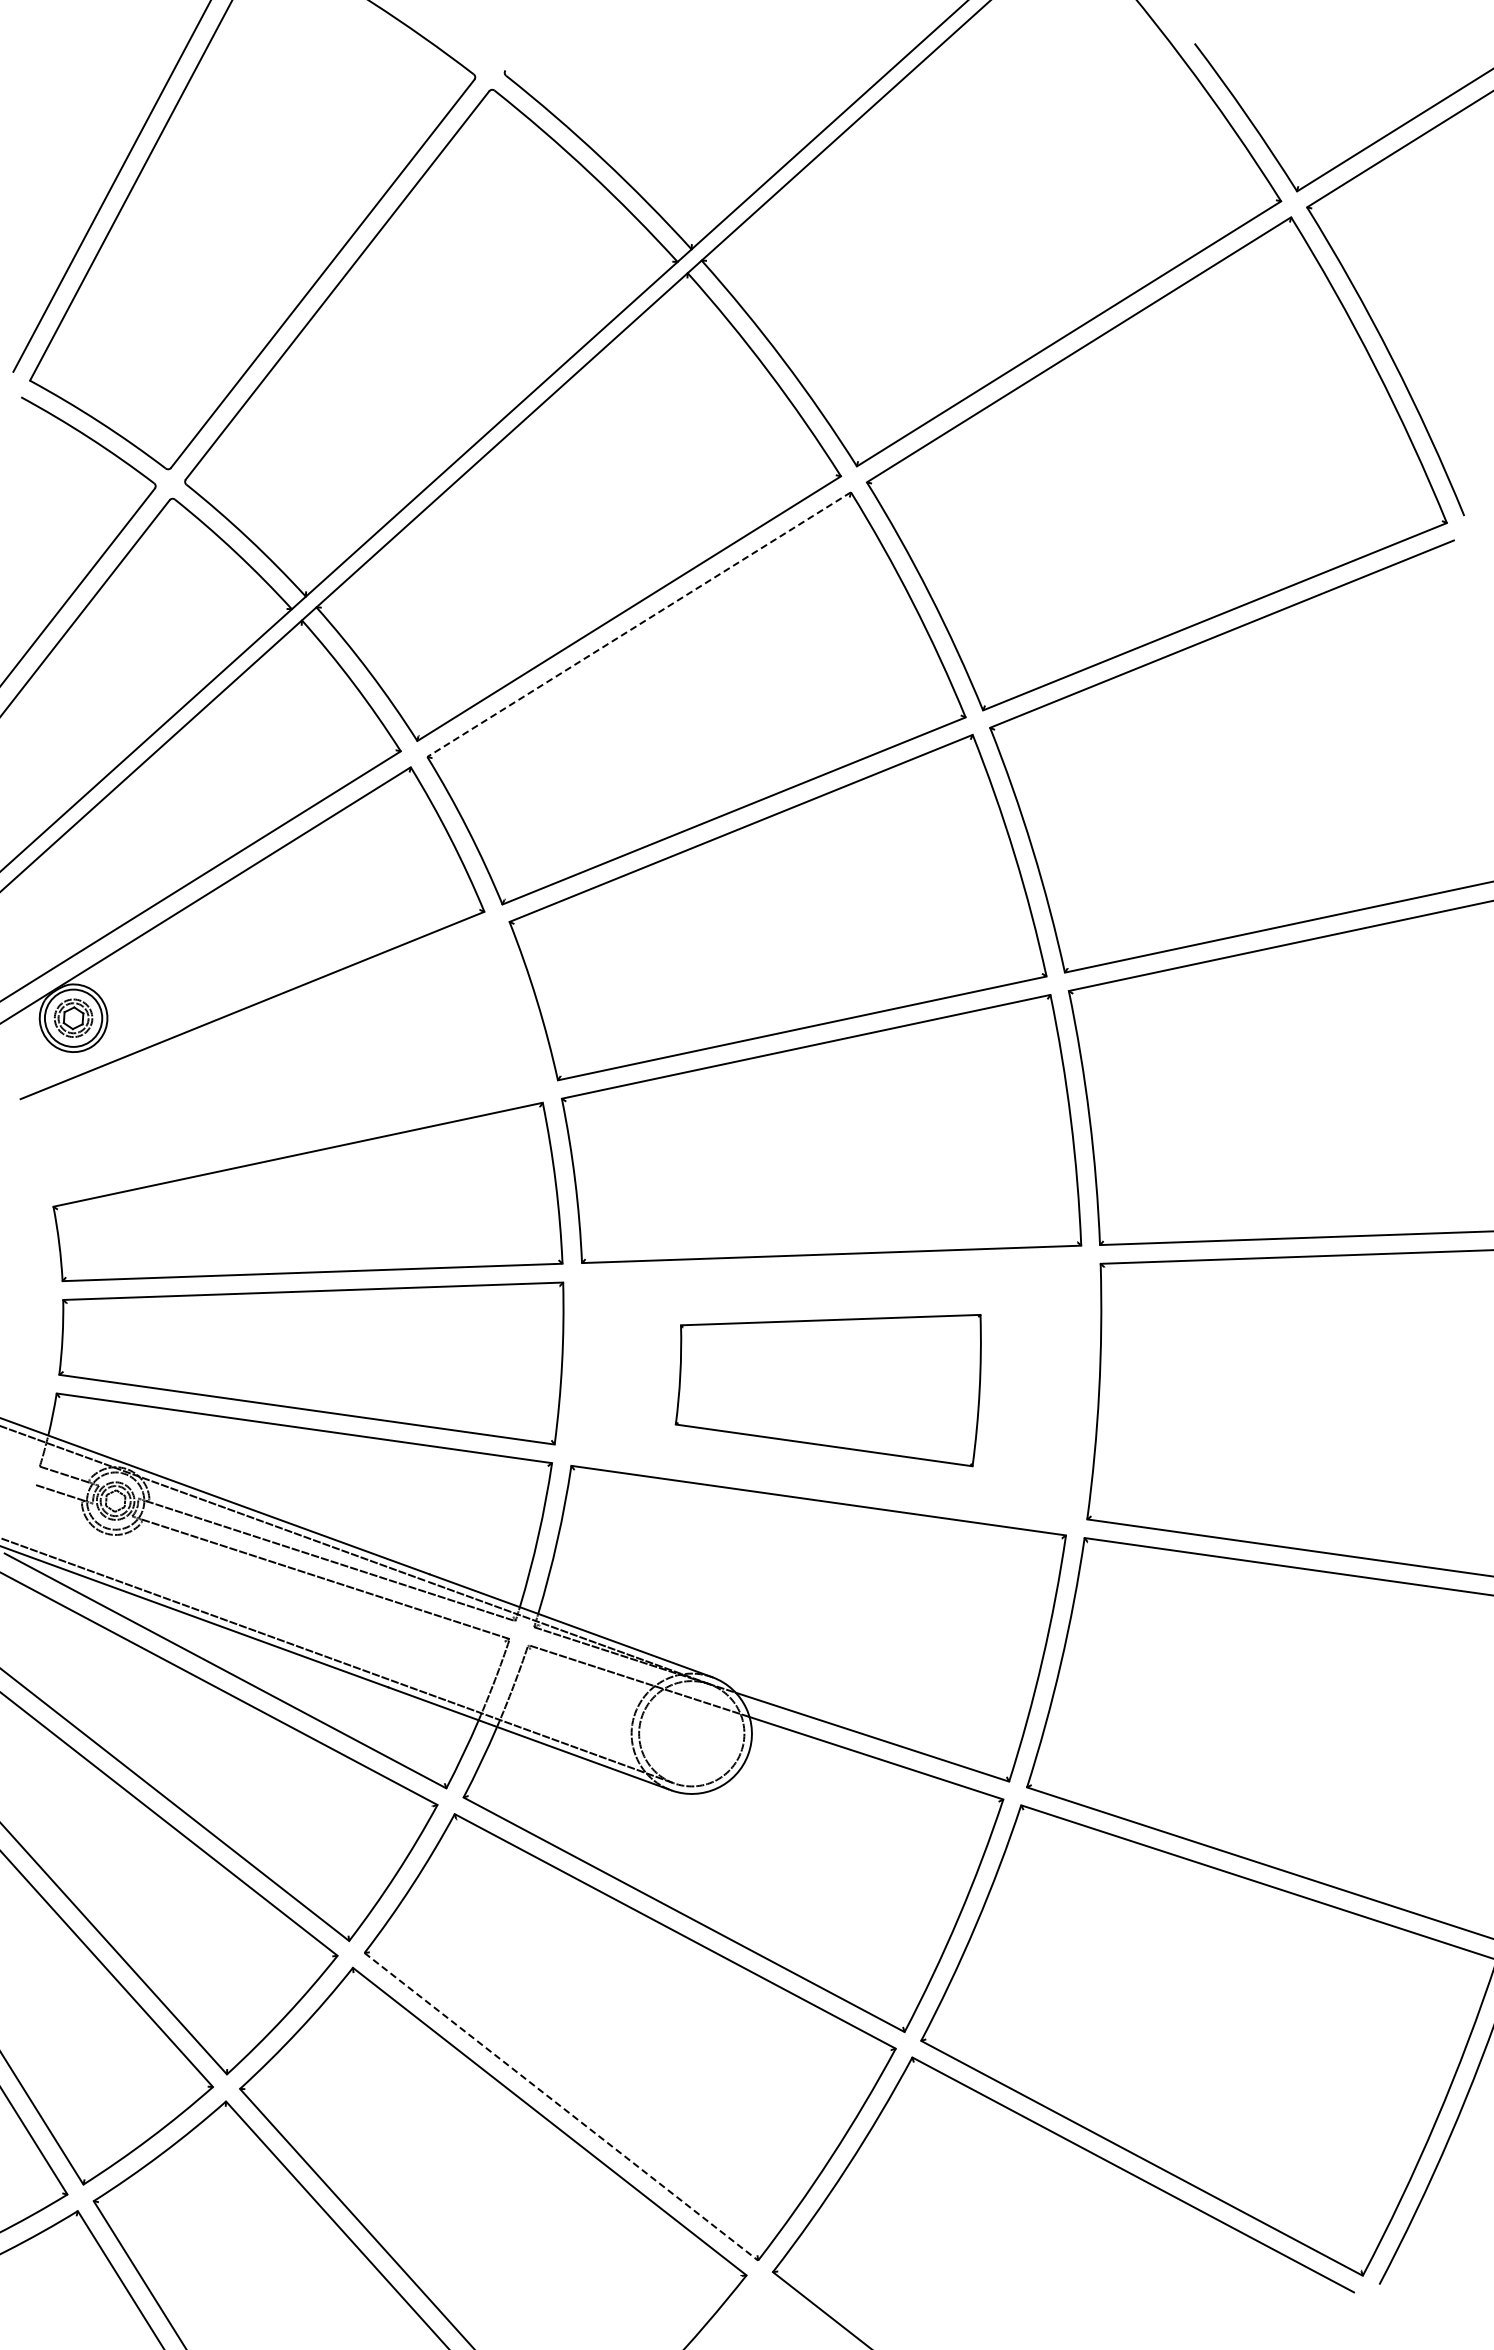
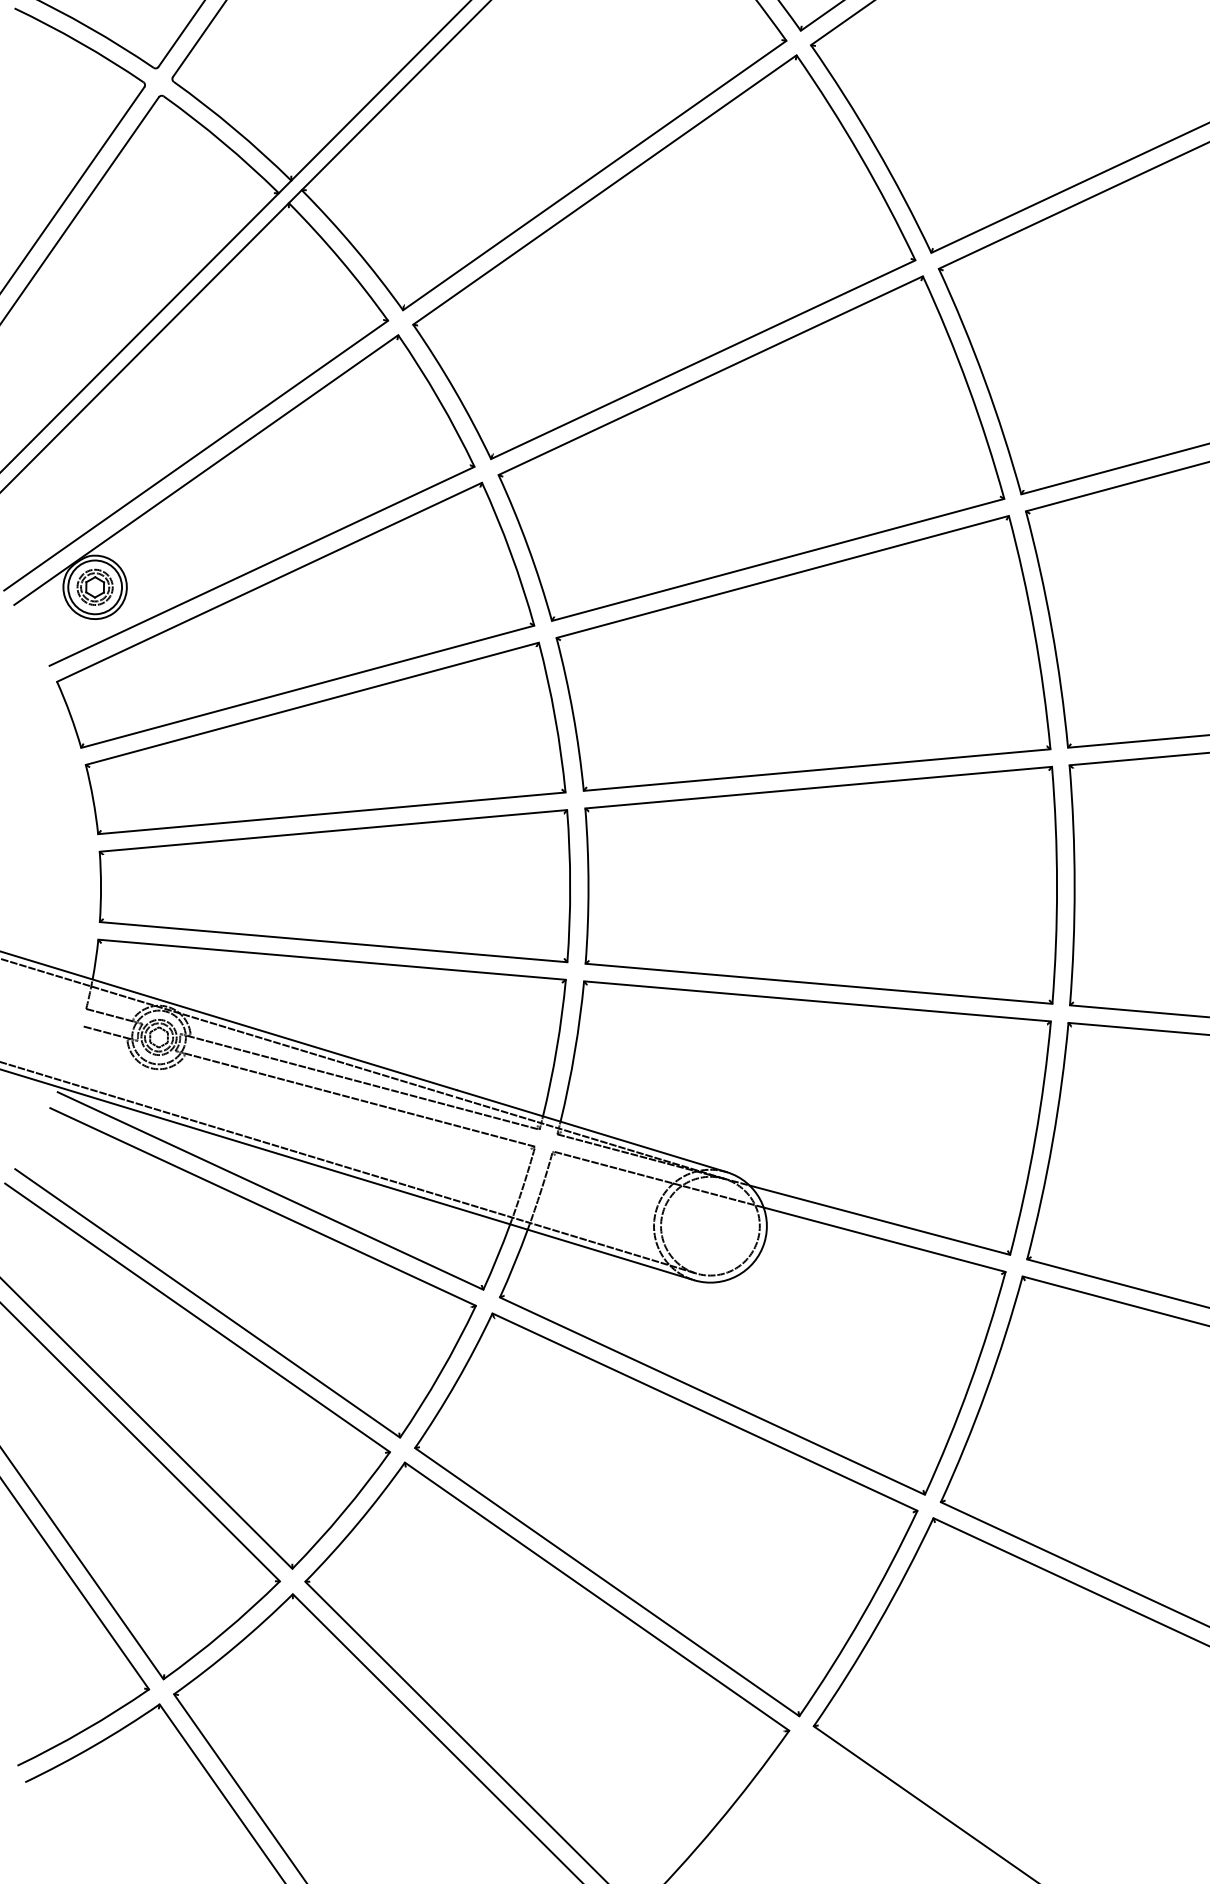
line: (639, 624) -> (605, 189), dashed -> solid
part: (282, 1058) -> (292, 614), added
part: (828, 1390) -> (821, 897), size x1.67
line: (561, 2106) -> (607, 1581), dashed -> solid

